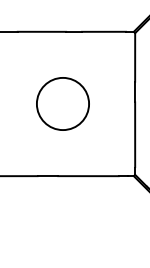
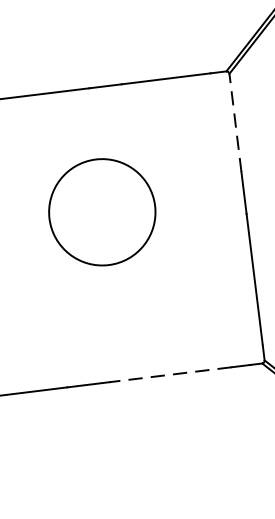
line: (135, 56) -> (235, 120), solid -> dashed
circle: (62, 103) -> (101, 211), moved
line: (87, 176) -> (168, 375), solid -> dashed

